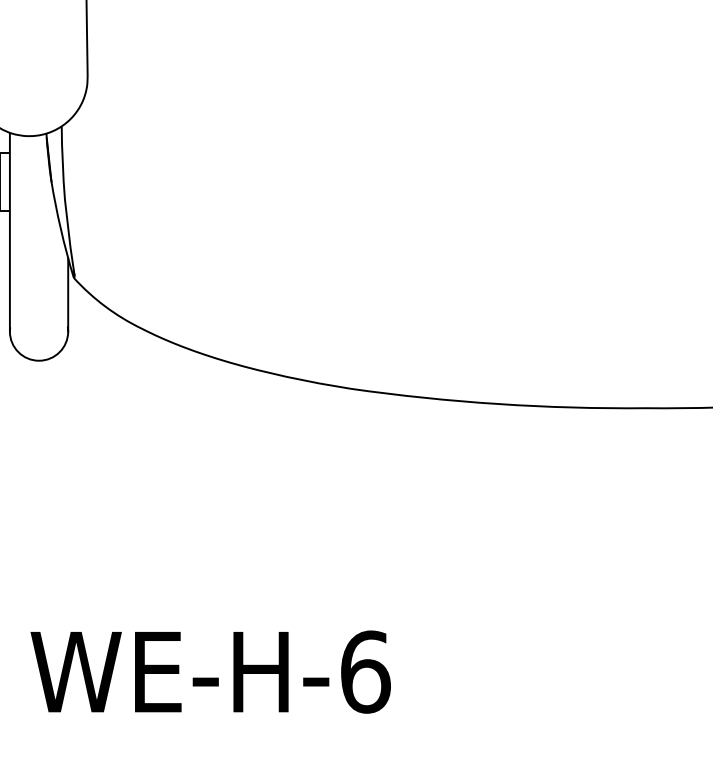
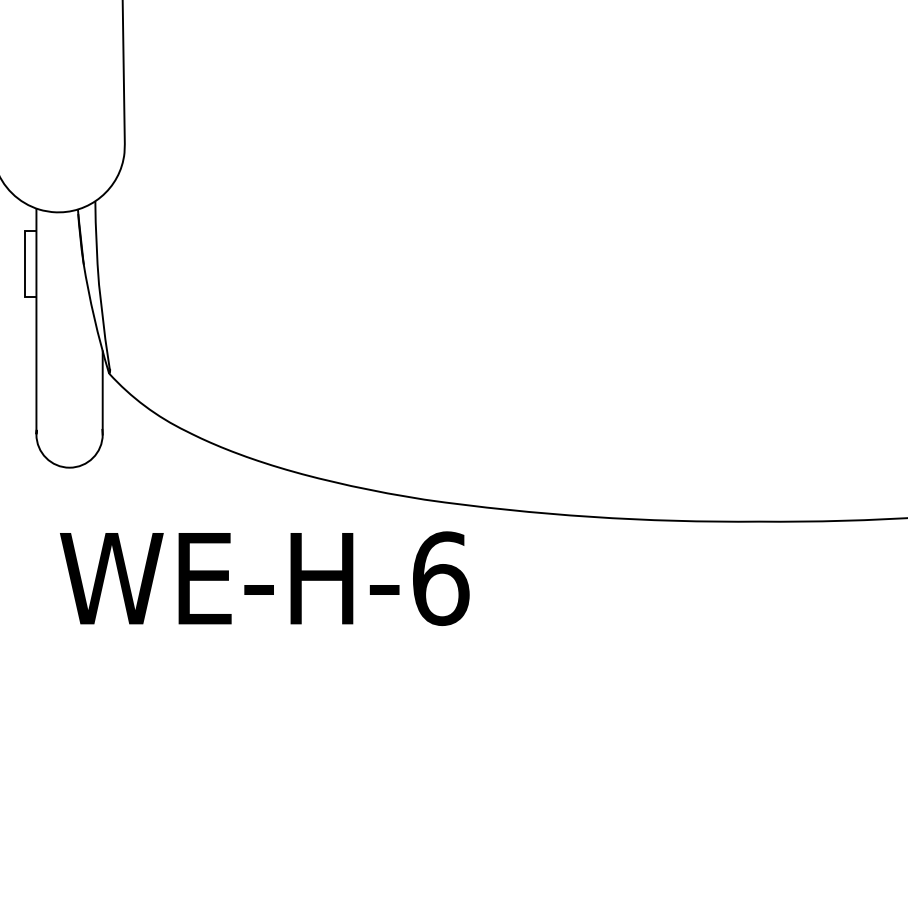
text: (210, 671) -> (264, 578), moved

